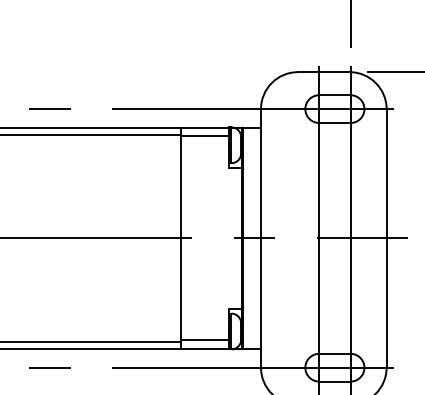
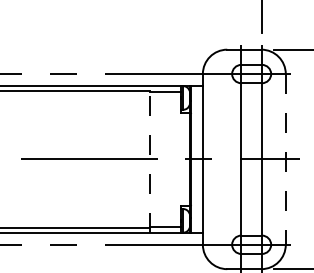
line: (180, 237) -> (149, 158), solid -> dashed
line: (386, 238) -> (285, 159), solid -> dashed

